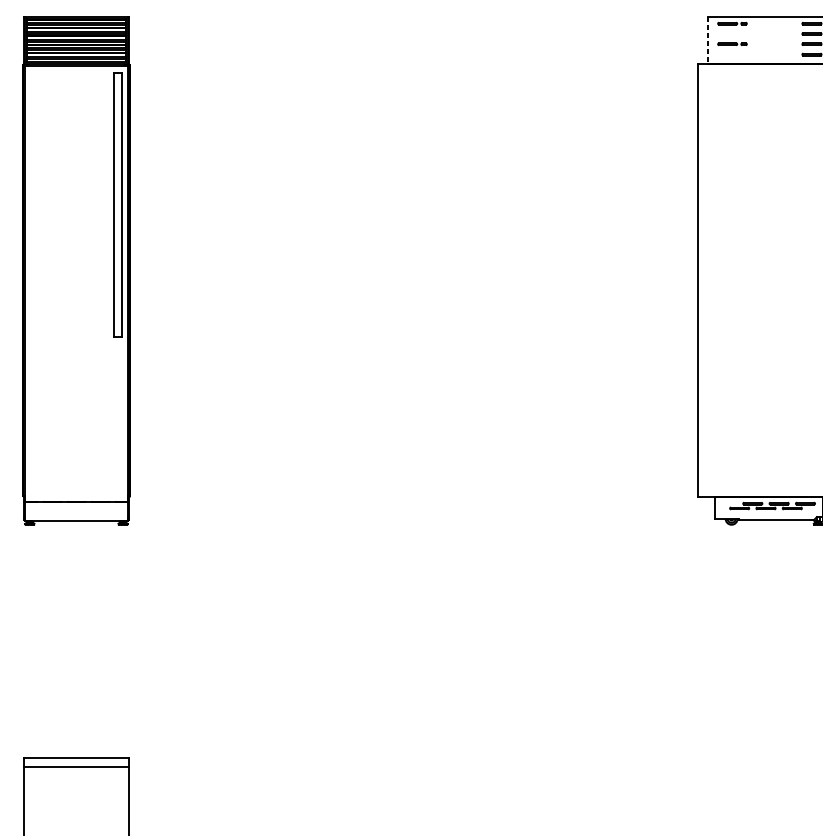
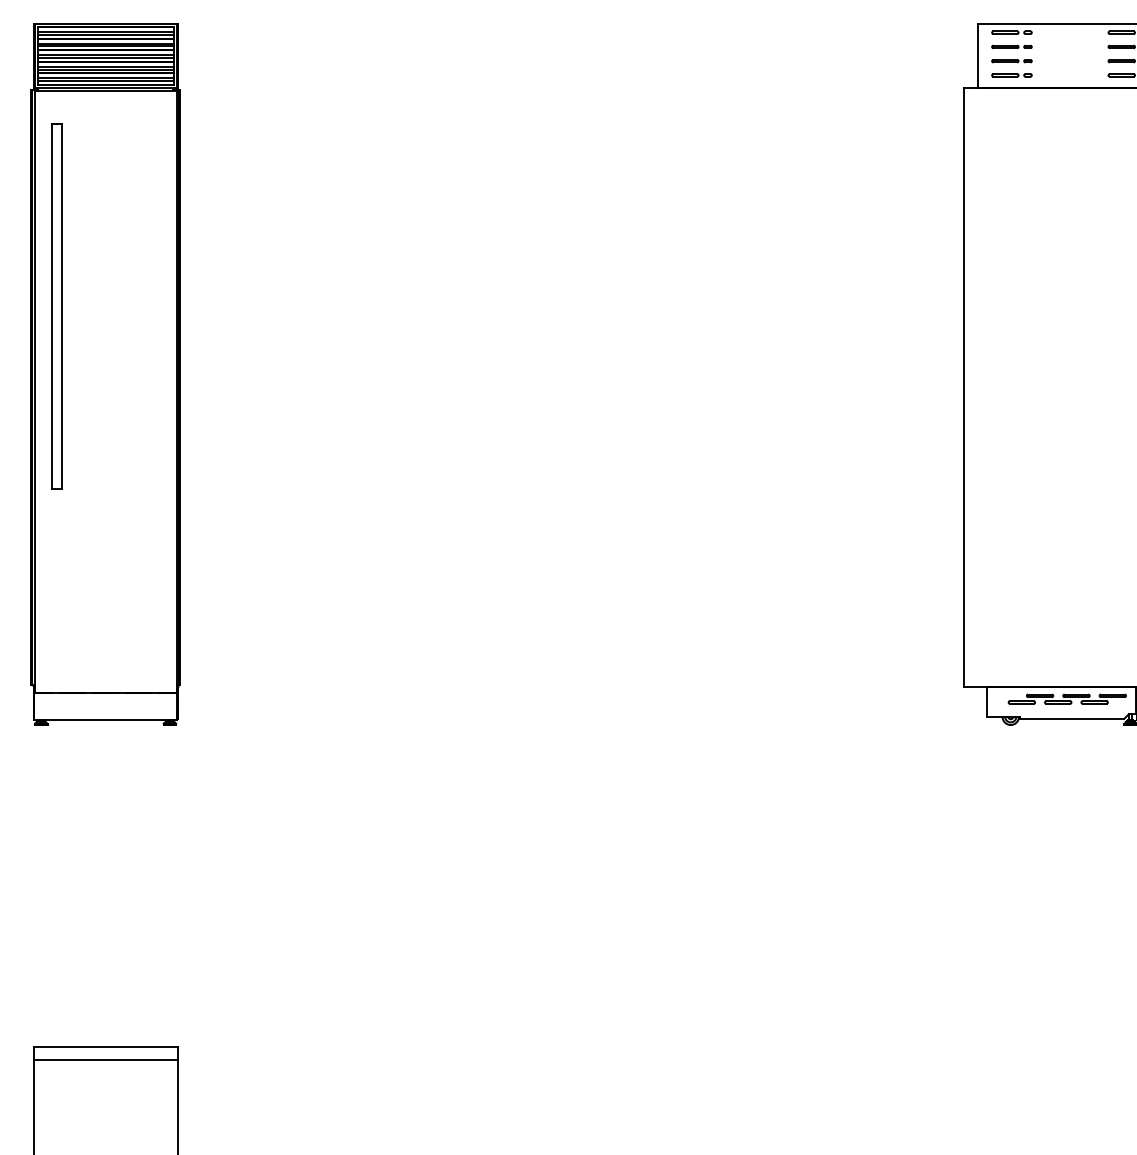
line: (732, 33) -> (1011, 46), added
line: (707, 40) -> (977, 56), dashed -> solid
line: (732, 53) -> (1011, 74), added
part: (117, 205) -> (56, 306), moved

